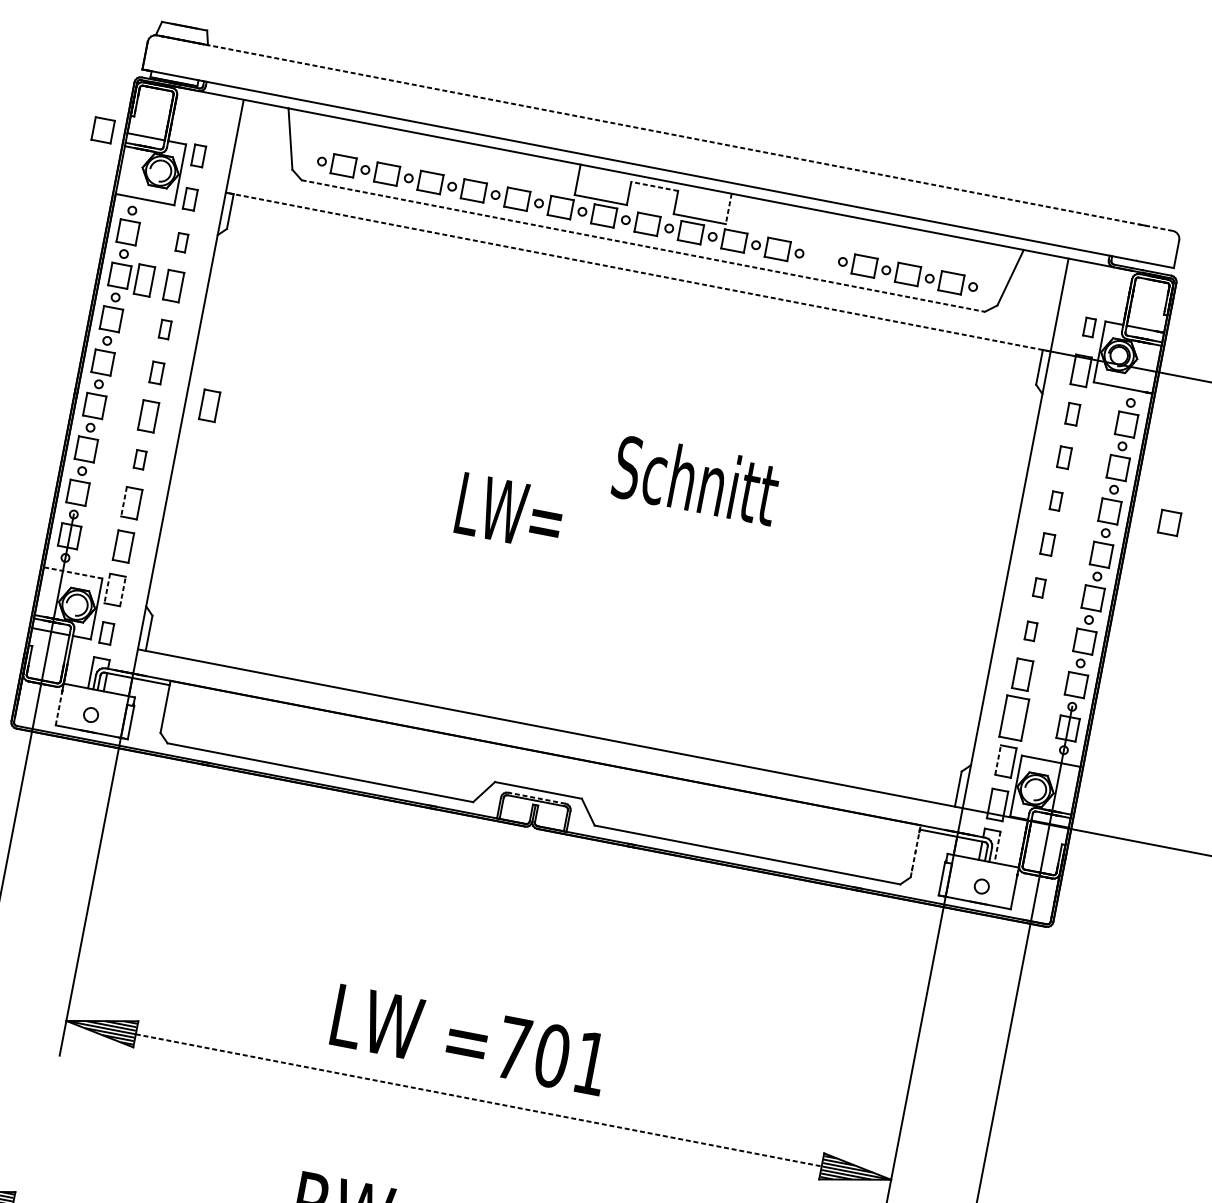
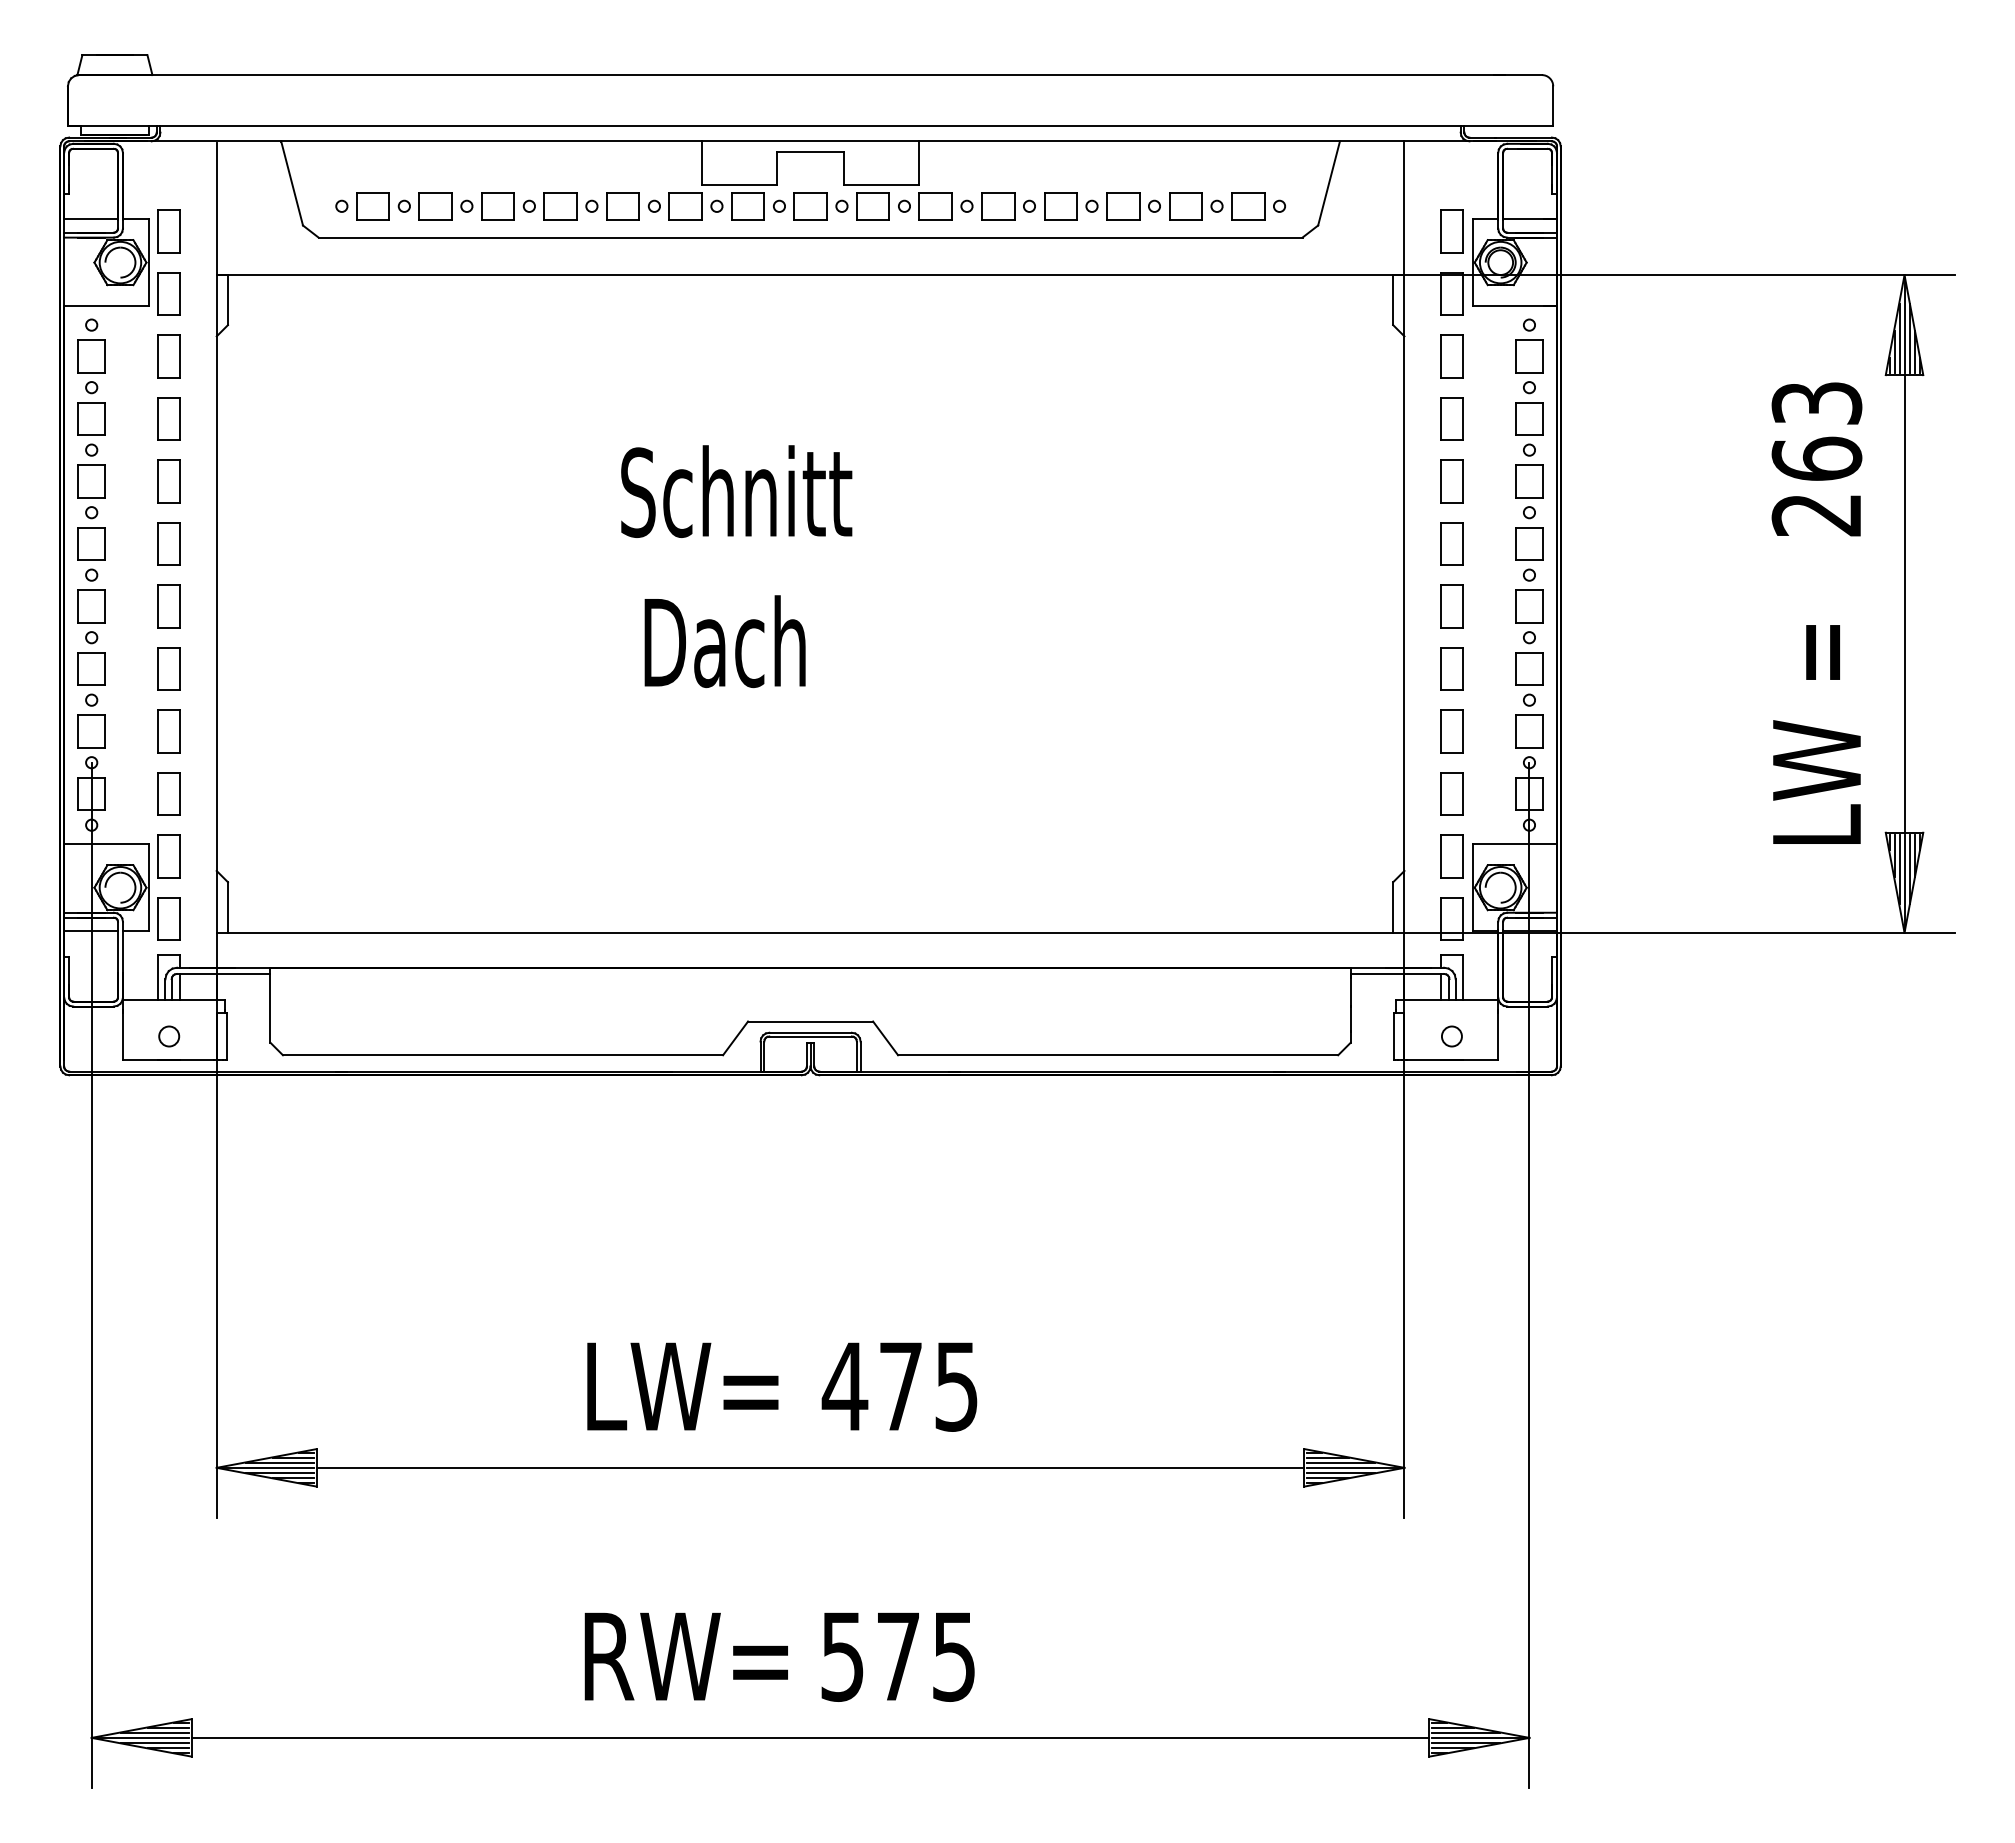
part: (103, 130) -> (29, 221), removed
line: (664, 133) -> (810, 75), dashed -> solid
part: (198, 155) -> (168, 231), size x1.43
line: (654, 186) -> (810, 151), dashed -> solid
part: (189, 198) -> (168, 293), size x1.43
line: (728, 209) -> (919, 163), dashed -> solid
part: (181, 242) -> (168, 356), size x1.67
line: (643, 245) -> (810, 237), dashed -> solid
part: (821, 257) -> (1060, 206), added
line: (638, 272) -> (810, 275), dashed -> solid
part: (144, 280) -> (126, 418), removed
part: (1089, 327) -> (1451, 231), size x1.67
part: (164, 329) -> (168, 481), size x1.67
part: (156, 372) -> (168, 543), size x1.43
part: (209, 405) -> (250, 575), removed
part: (1072, 414) -> (1451, 356), size x1.43
part: (1064, 457) -> (1451, 418), size x1.43
part: (139, 459) -> (168, 668), size x1.67
text: (696, 480) -> (736, 491), moved
line: (123, 501) -> (157, 731), dashed -> solid
part: (1055, 501) -> (1451, 481), size x1.67
text: (522, 513) -> (714, 641), LW= -> Dach
part: (1169, 523) -> (1615, 481), removed
part: (1047, 544) -> (1451, 543), size x1.43
line: (72, 572) -> (105, 843), dashed -> solid
part: (1039, 587) -> (1451, 606), size x1.67
line: (107, 588) -> (157, 856), dashed -> solid
line: (123, 590) -> (180, 855), dashed -> solid
part: (1030, 630) -> (1451, 668), size x1.67
part: (106, 633) -> (168, 918), size x1.43
line: (58, 708) -> (122, 1036), dashed -> solid
part: (1014, 717) -> (1451, 793), size x0.71
line: (998, 759) -> (1440, 855), dashed -> solid
line: (536, 798) -> (810, 1032), dashed -> solid
line: (997, 847) -> (1463, 977), dashed -> solid
line: (915, 851) -> (1350, 1005), dashed -> solid
text: (456, 1041) -> (764, 1392), LW = -> LW=
text: (551, 1055) -> (899, 1386), 701 -> 475
line: (478, 1100) -> (810, 1467), dashed -> solid

